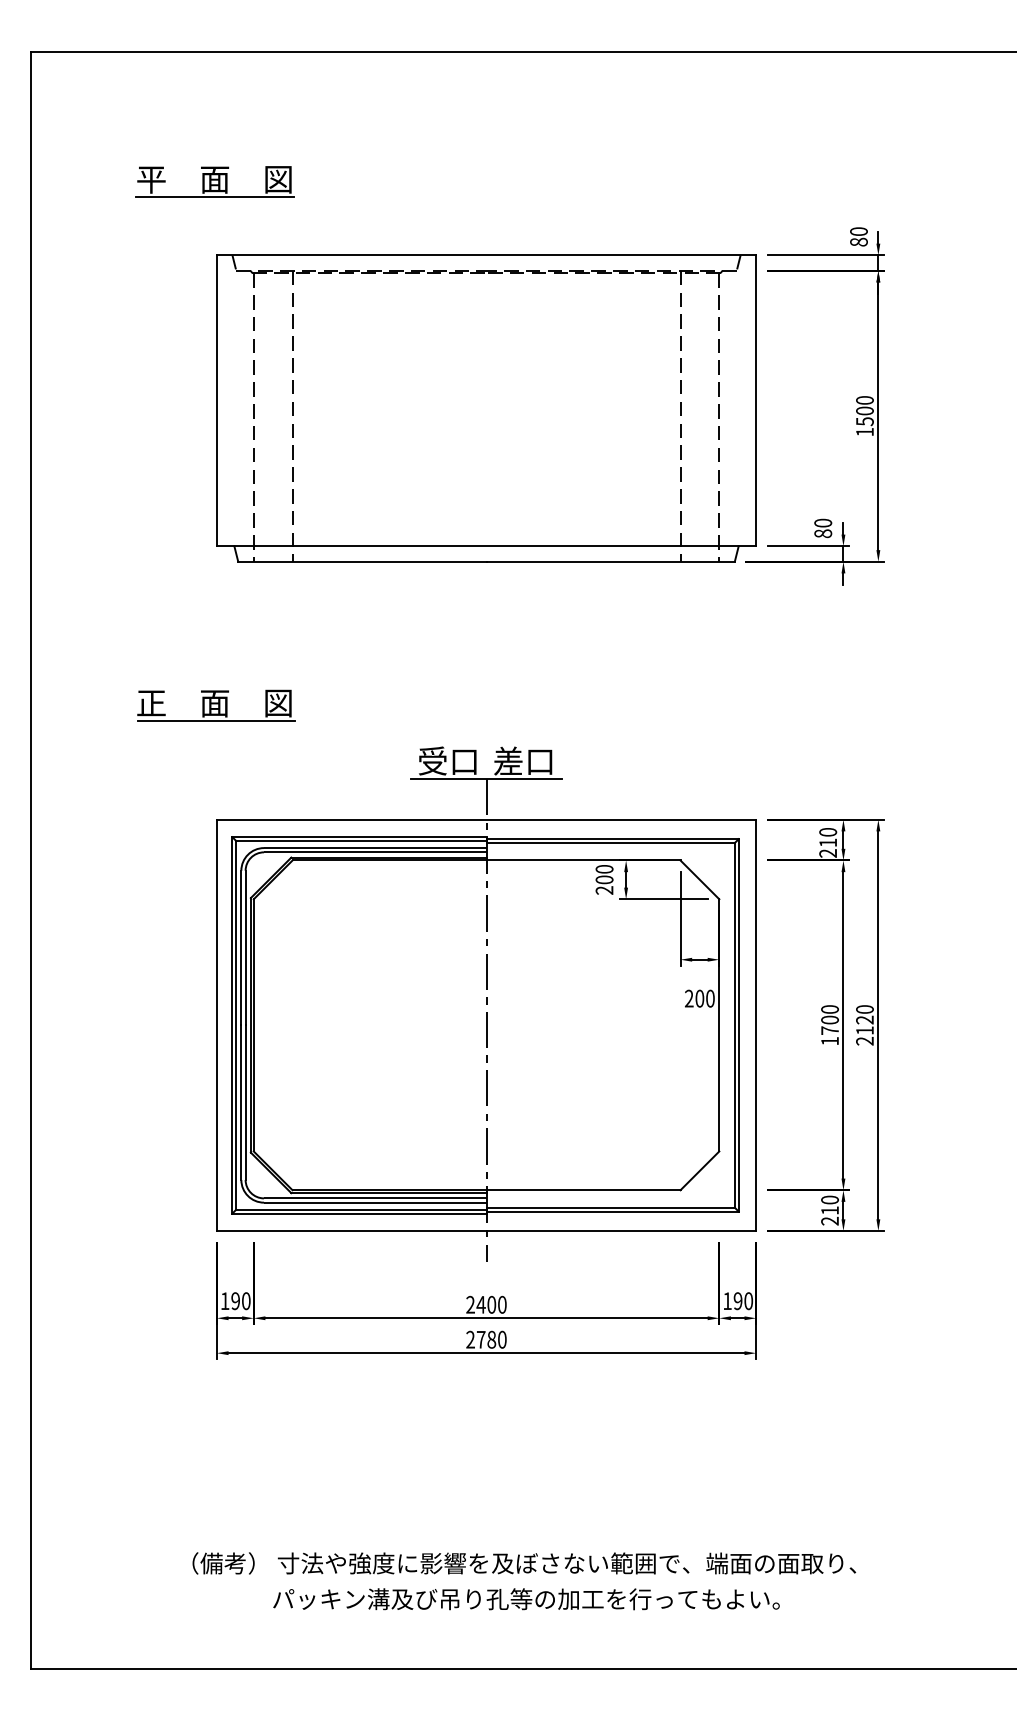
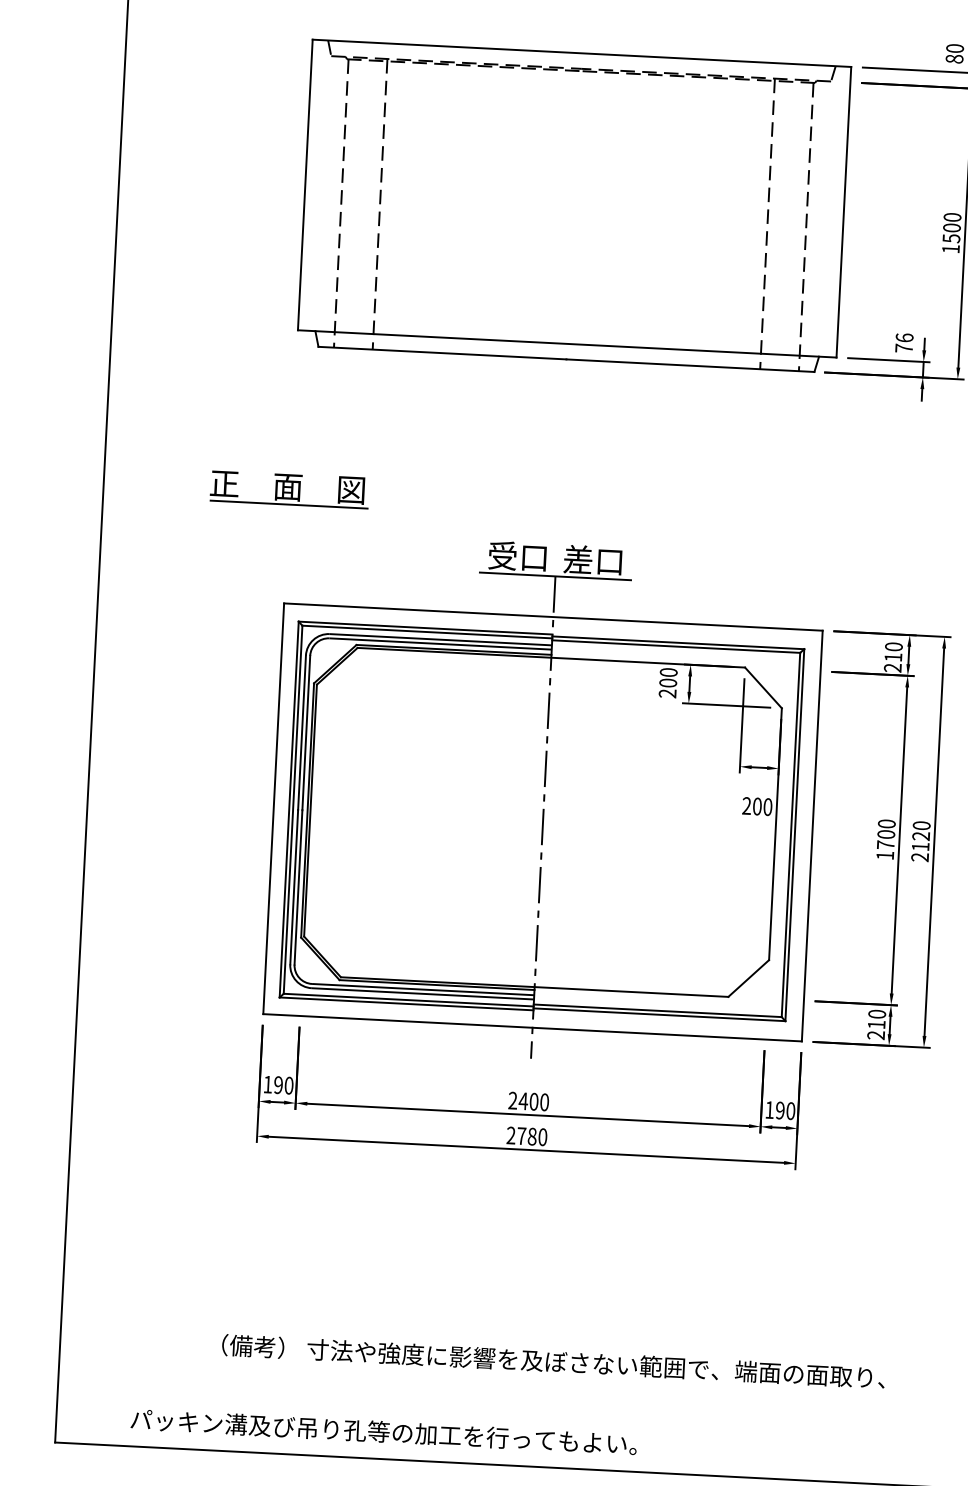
text: (823, 528) -> (904, 343), 80 -> 76
text: (526, 1599) -> (383, 1432), moved

